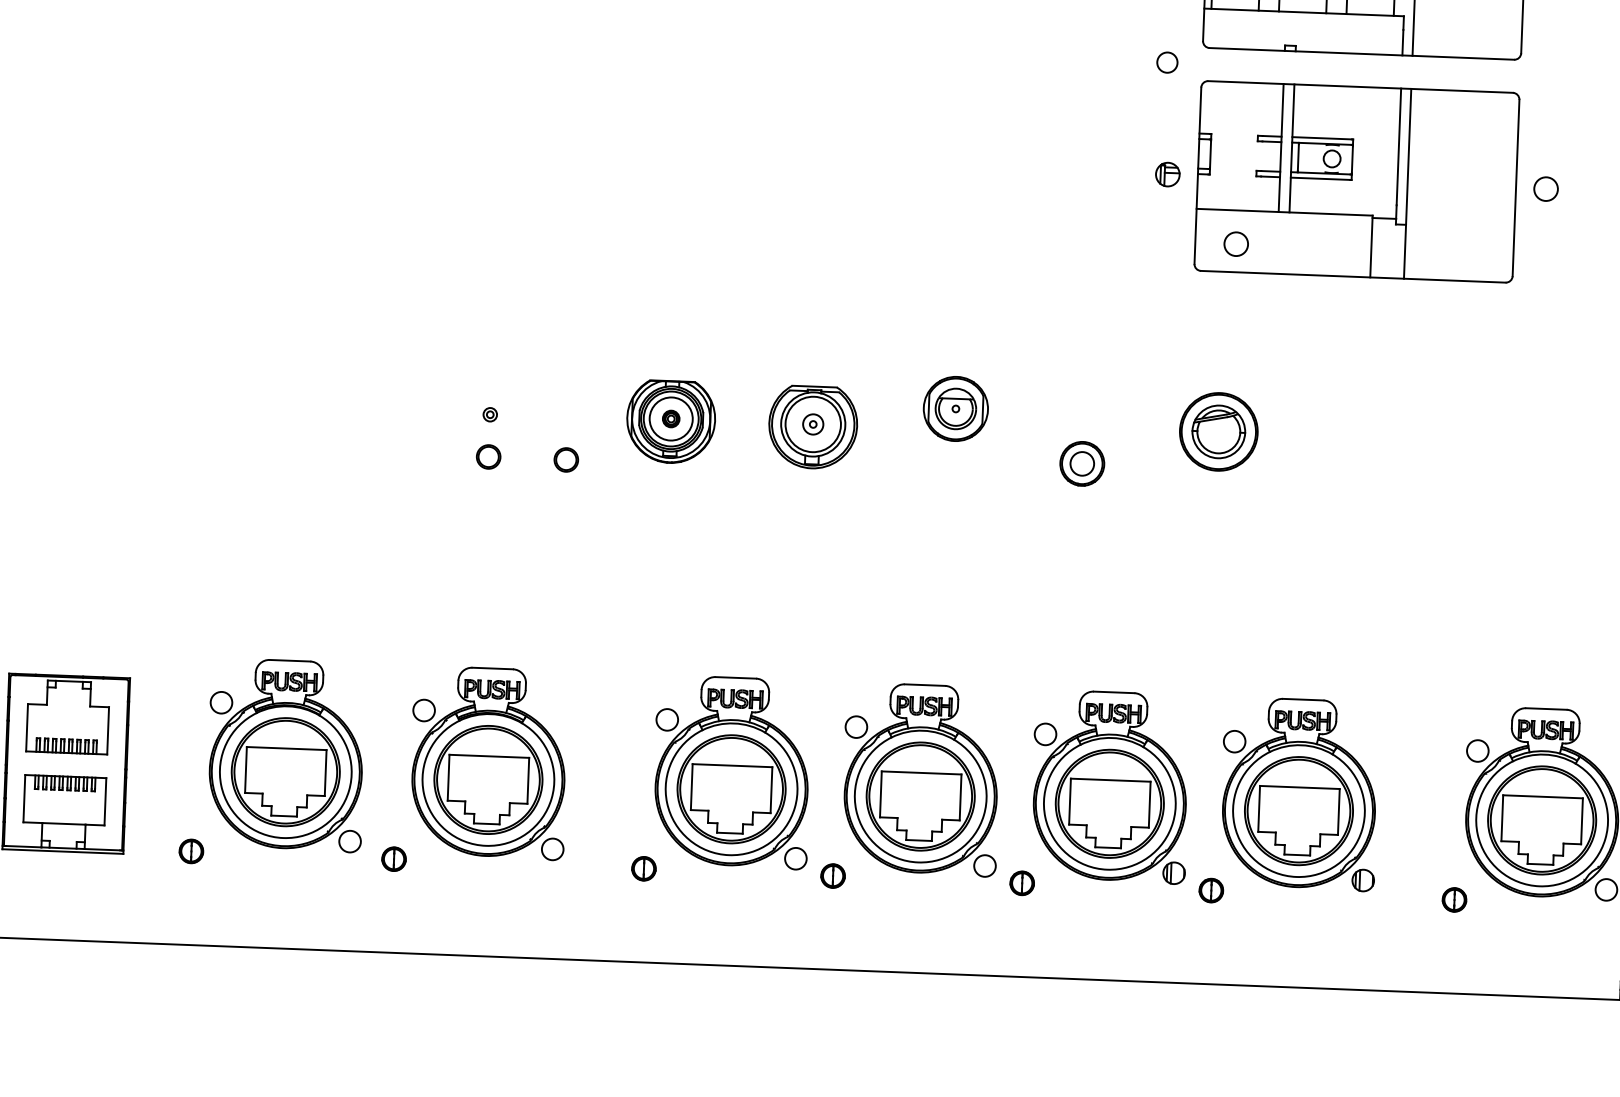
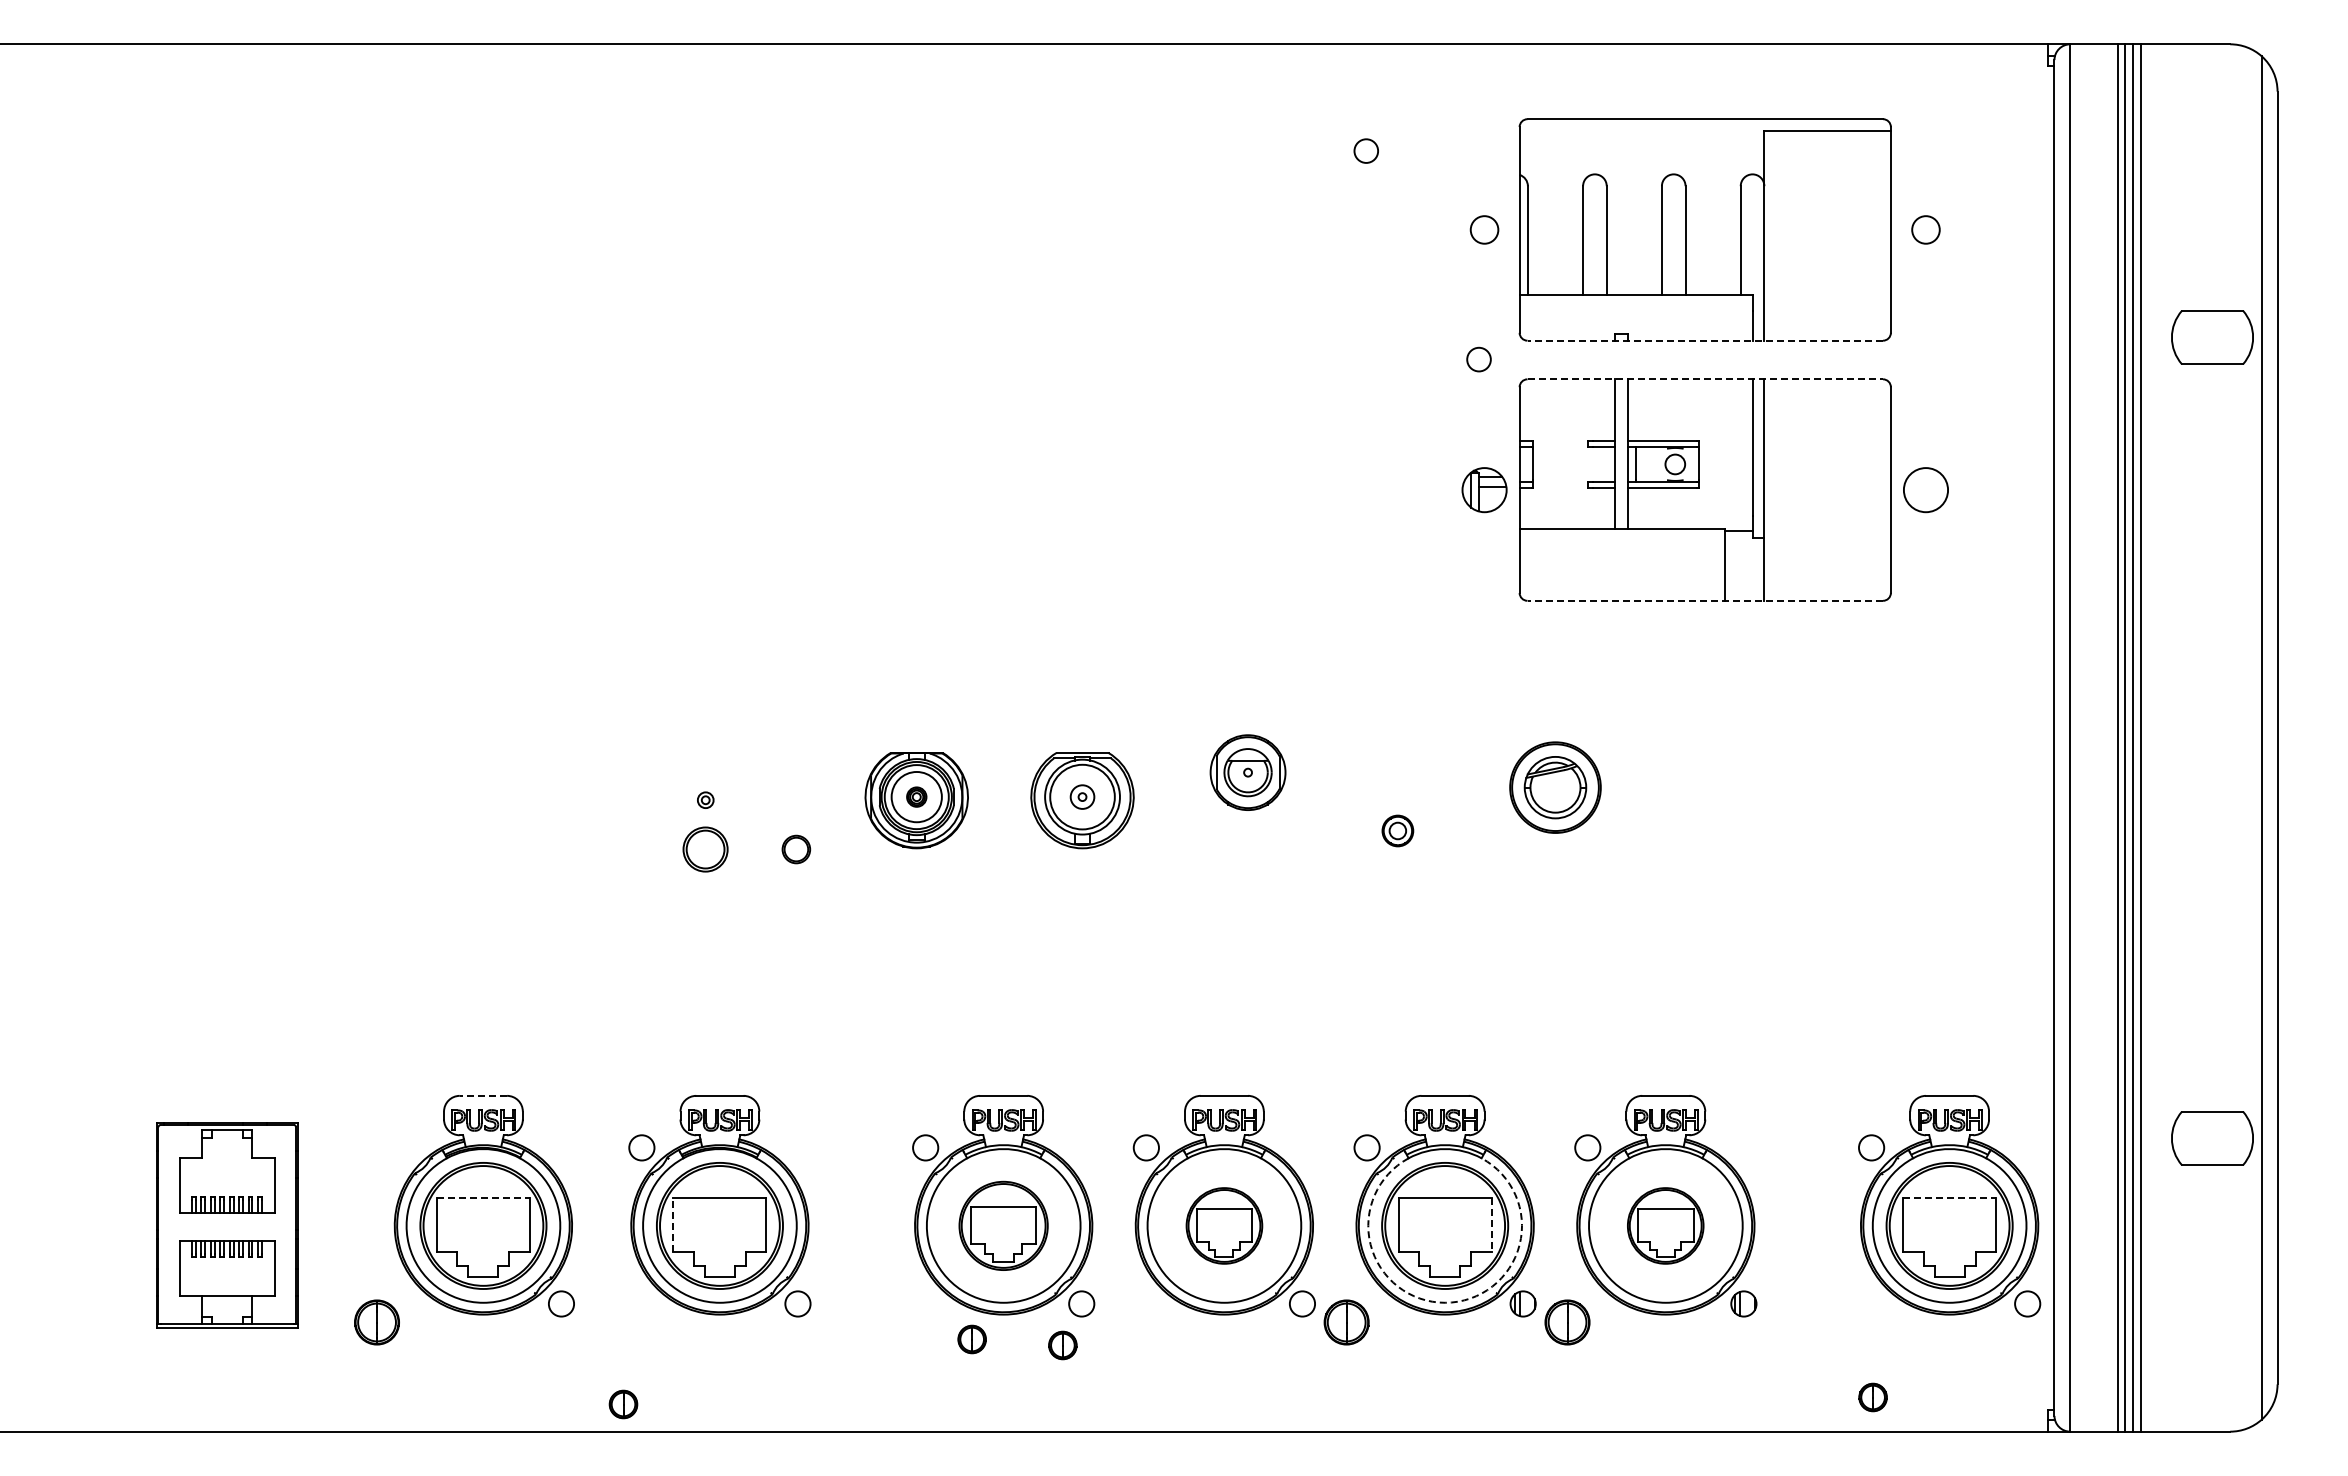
line: (1362, 53) -> (1705, 340), solid -> dashed
line: (1360, 87) -> (1705, 379), solid -> dashed
part: (1167, 174) -> (1484, 489), size x1.6
circle: (1545, 188) -> (1925, 489), size x1.6
circle: (1236, 243) -> (1567, 567), removed
line: (1353, 276) -> (1705, 600), solid -> dashed
part: (488, 456) -> (705, 849), size x1.6
part: (1082, 463) -> (1397, 830), size x0.6
line: (290, 660) -> (483, 1095), solid -> dashed
circle: (220, 702) -> (404, 1147), removed
line: (286, 748) -> (483, 1198), solid -> dashed
line: (448, 778) -> (673, 1225), solid -> dashed
part: (731, 788) -> (1003, 1225), size x0.7
part: (920, 796) -> (1224, 1225), size x0.6
line: (1542, 796) -> (1949, 1198), solid -> dashed
line: (1149, 805) -> (1491, 1225), solid -> dashed
part: (1298, 810) -> (1665, 1225), size x0.6
part: (190, 851) -> (376, 1322), size x1.6
part: (394, 859) -> (623, 1404), moved
part: (643, 868) -> (971, 1339), moved
arc: (1107, 869) -> (1445, 1302), solid -> dashed
part: (832, 876) -> (1062, 1345), moved
part: (1022, 883) -> (1346, 1322), size x1.6
part: (1210, 890) -> (1566, 1322), size x1.6
part: (1454, 899) -> (1872, 1397), moved

